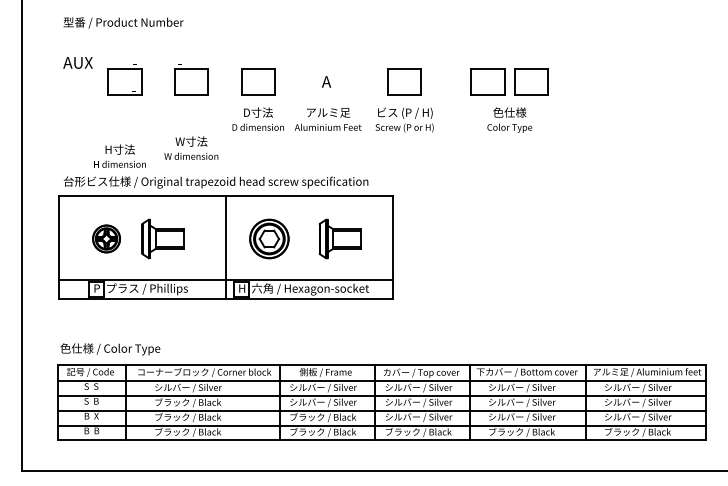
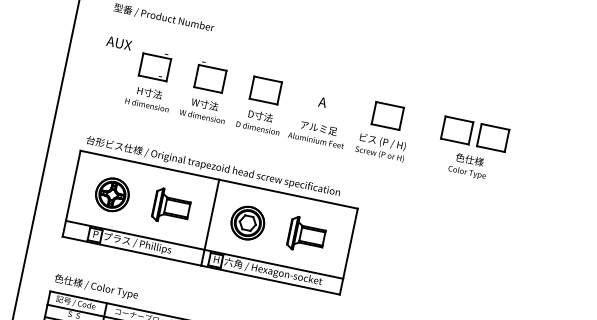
text: (191, 147) -> (203, 109), moved
text: (119, 155) -> (148, 97), moved
part: (106, 238) -> (112, 194), size x1.43
part: (162, 238) -> (171, 206), moved

